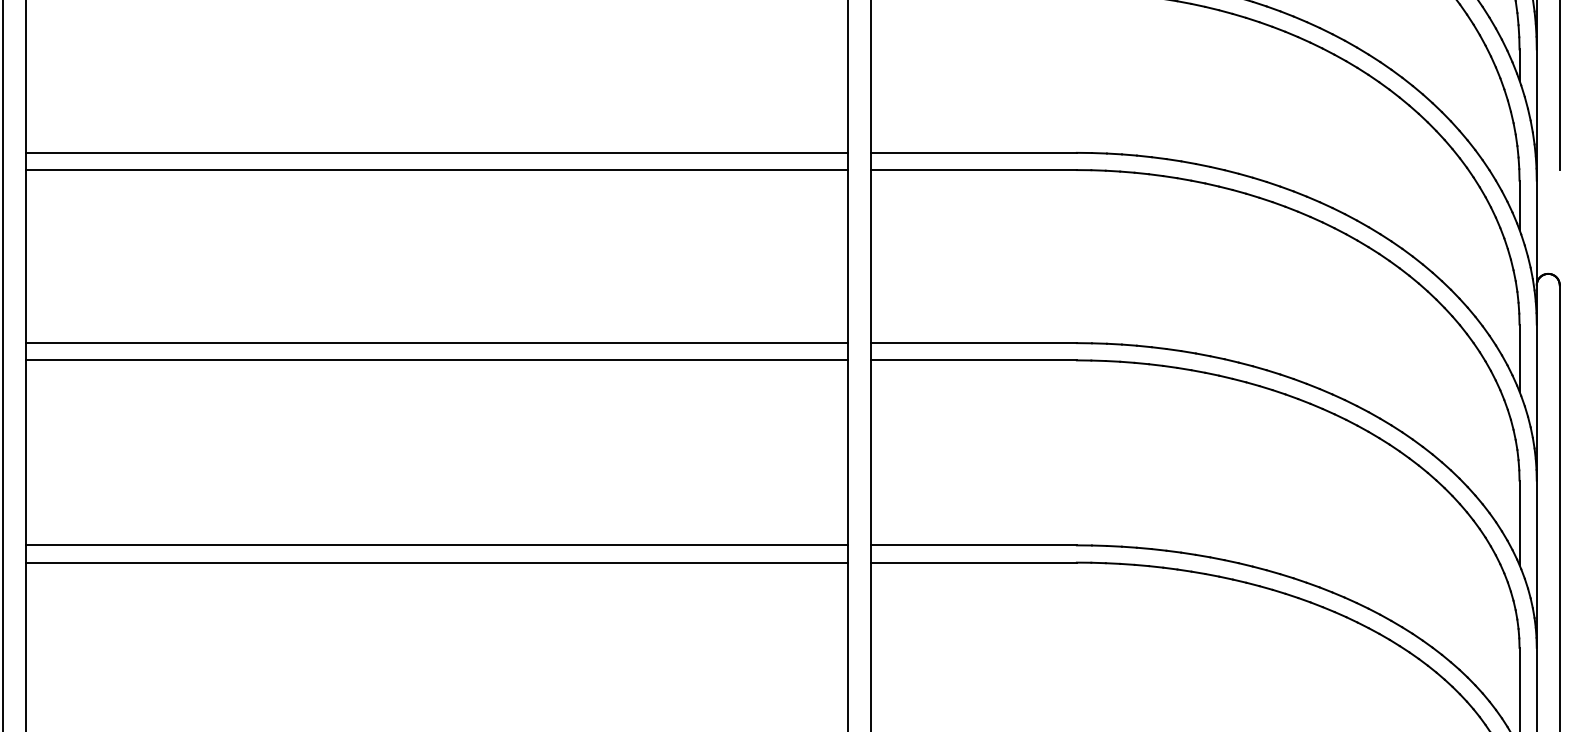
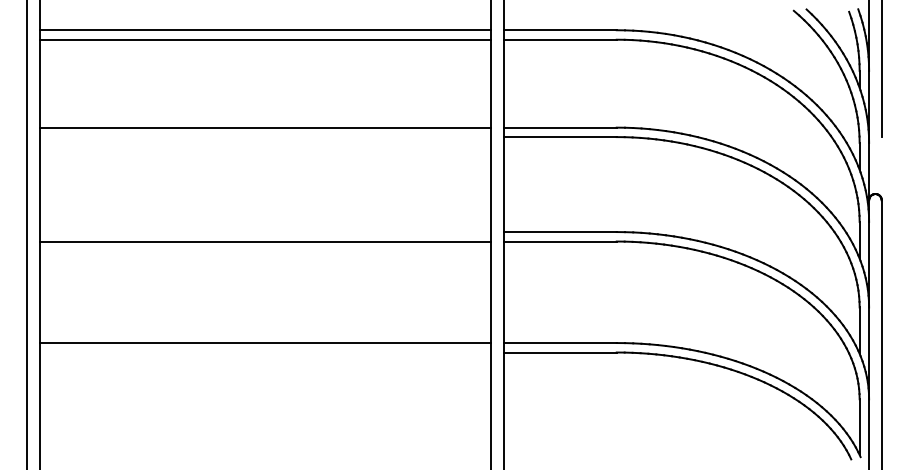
line: (436, 170) -> (265, 137), removed
line: (436, 343) -> (265, 232), removed
line: (436, 562) -> (265, 352), removed

